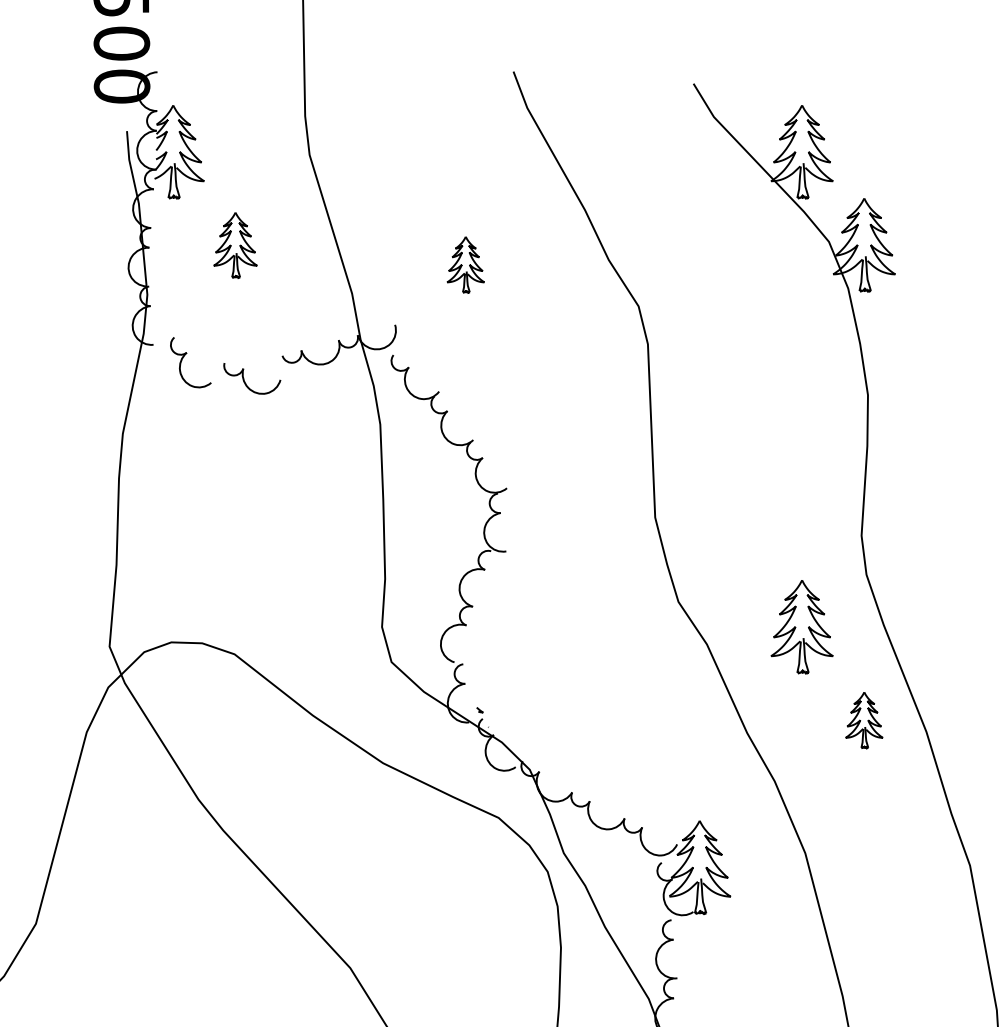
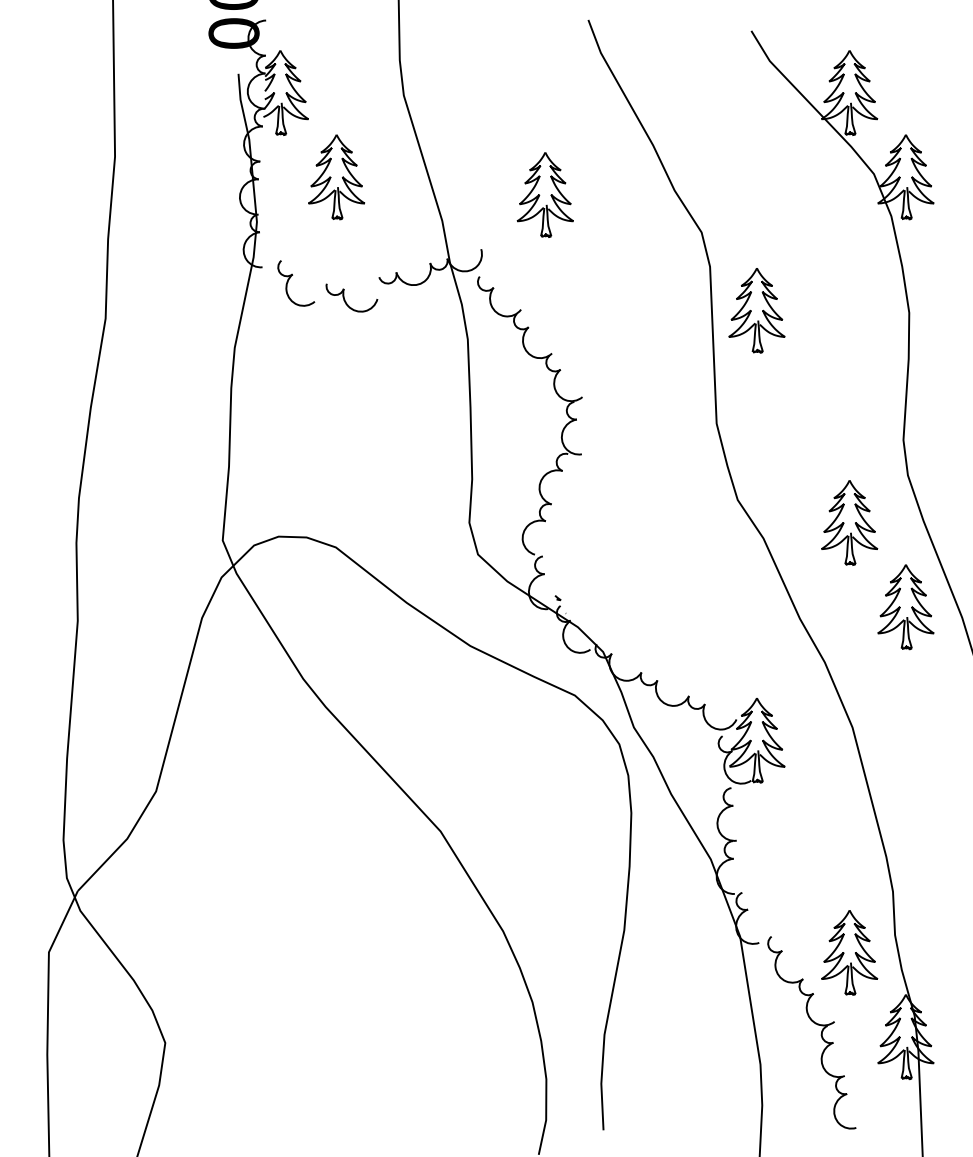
part: (235, 245) -> (336, 177), size x1.43
part: (465, 264) -> (544, 194), size x1.67
part: (699, 392) -> (756, 310), added
part: (863, 720) -> (905, 607), size x1.67

